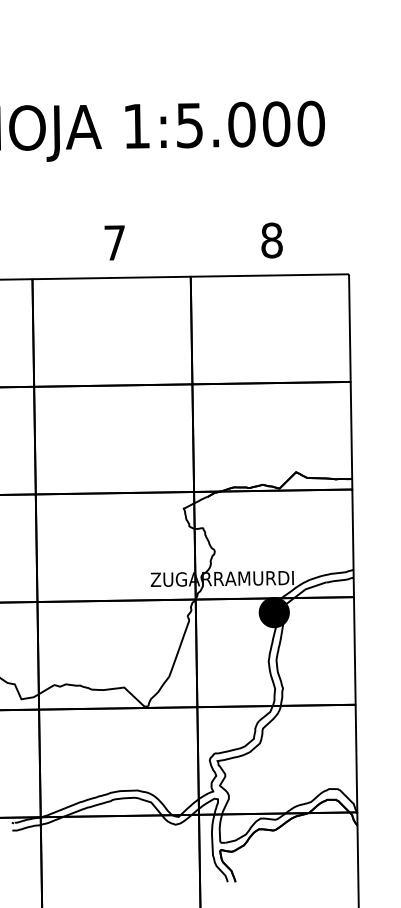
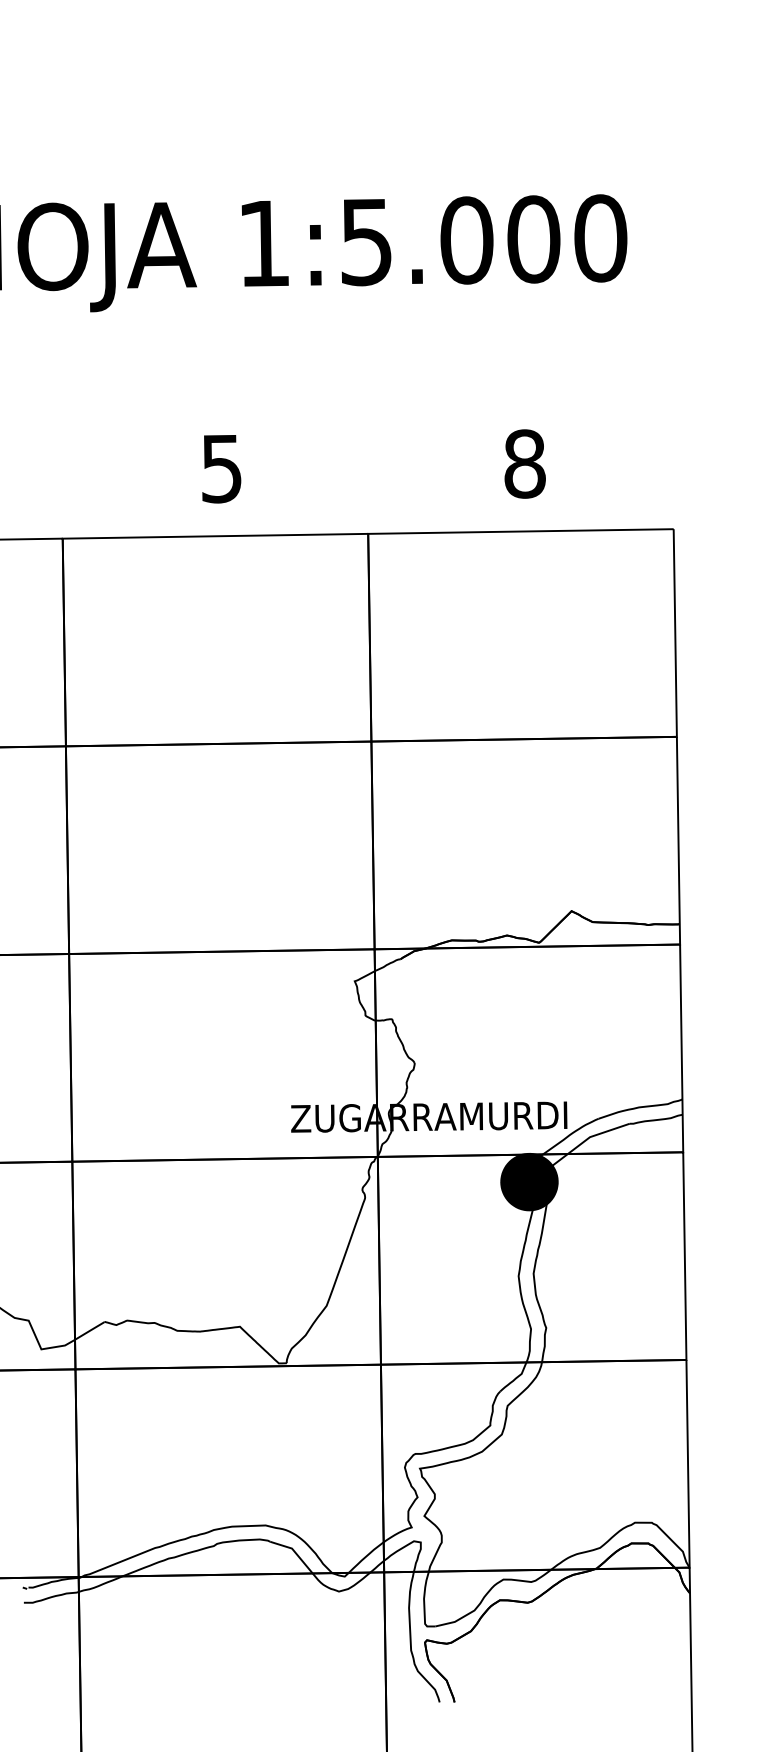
text: (114, 242) -> (221, 467), 7 -> 5

